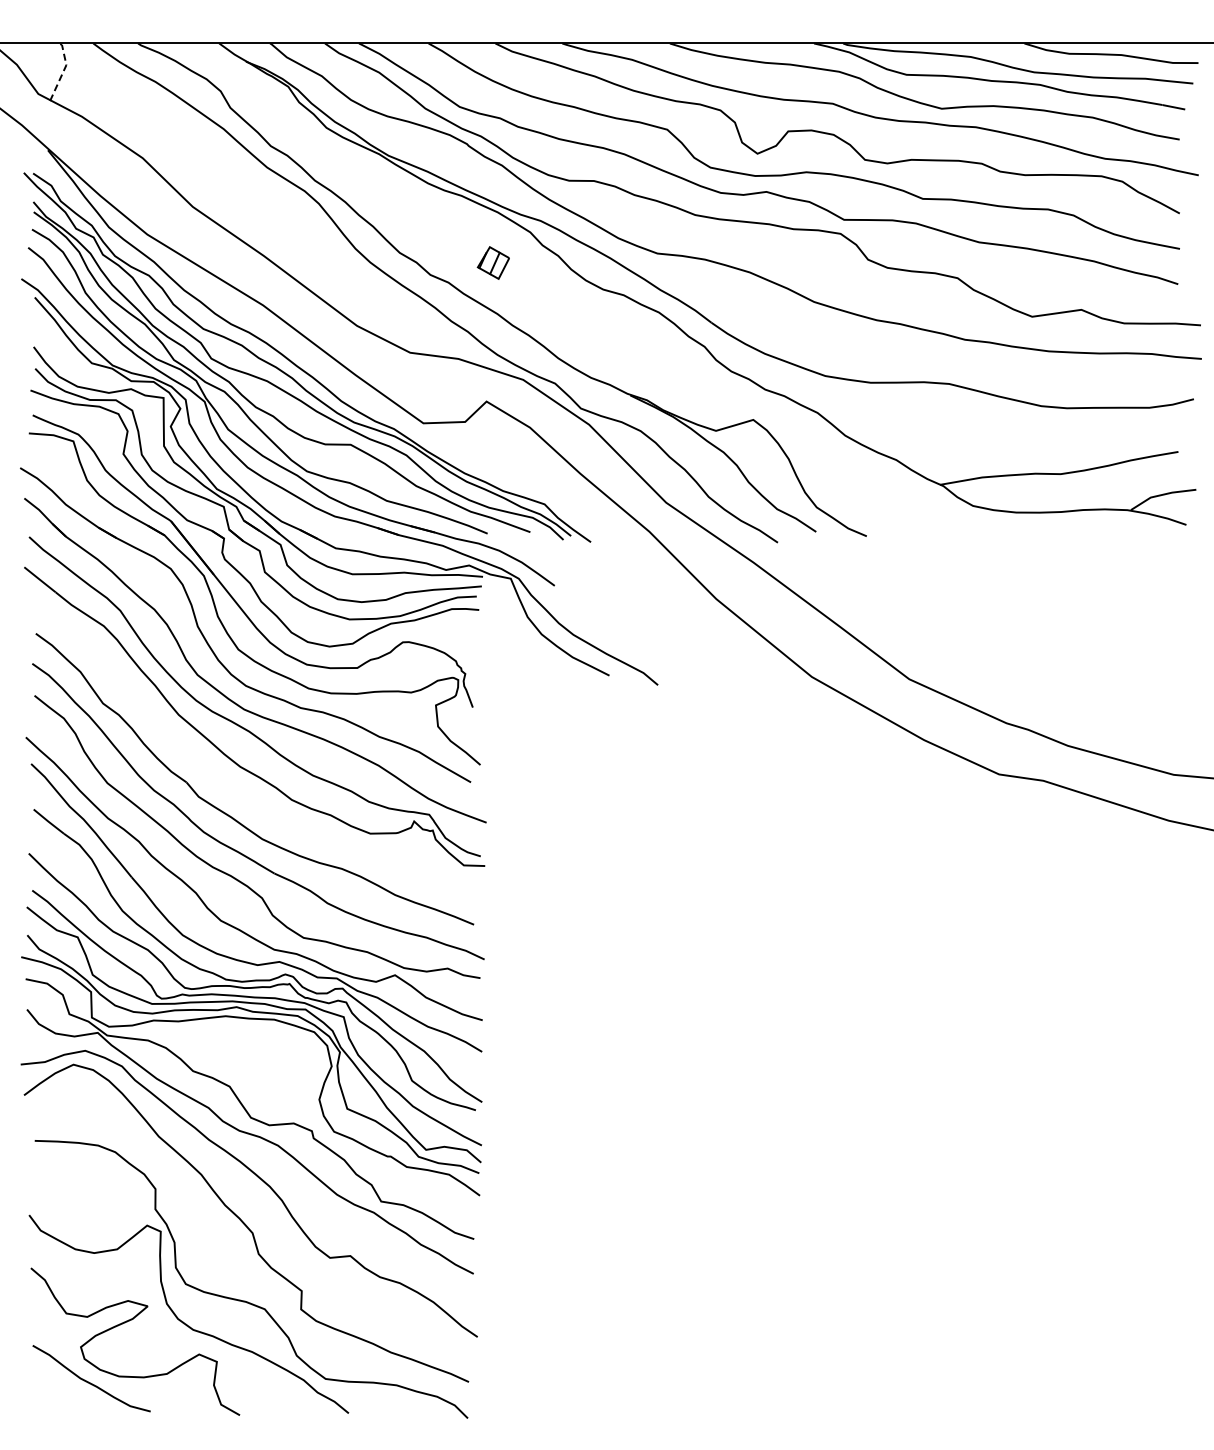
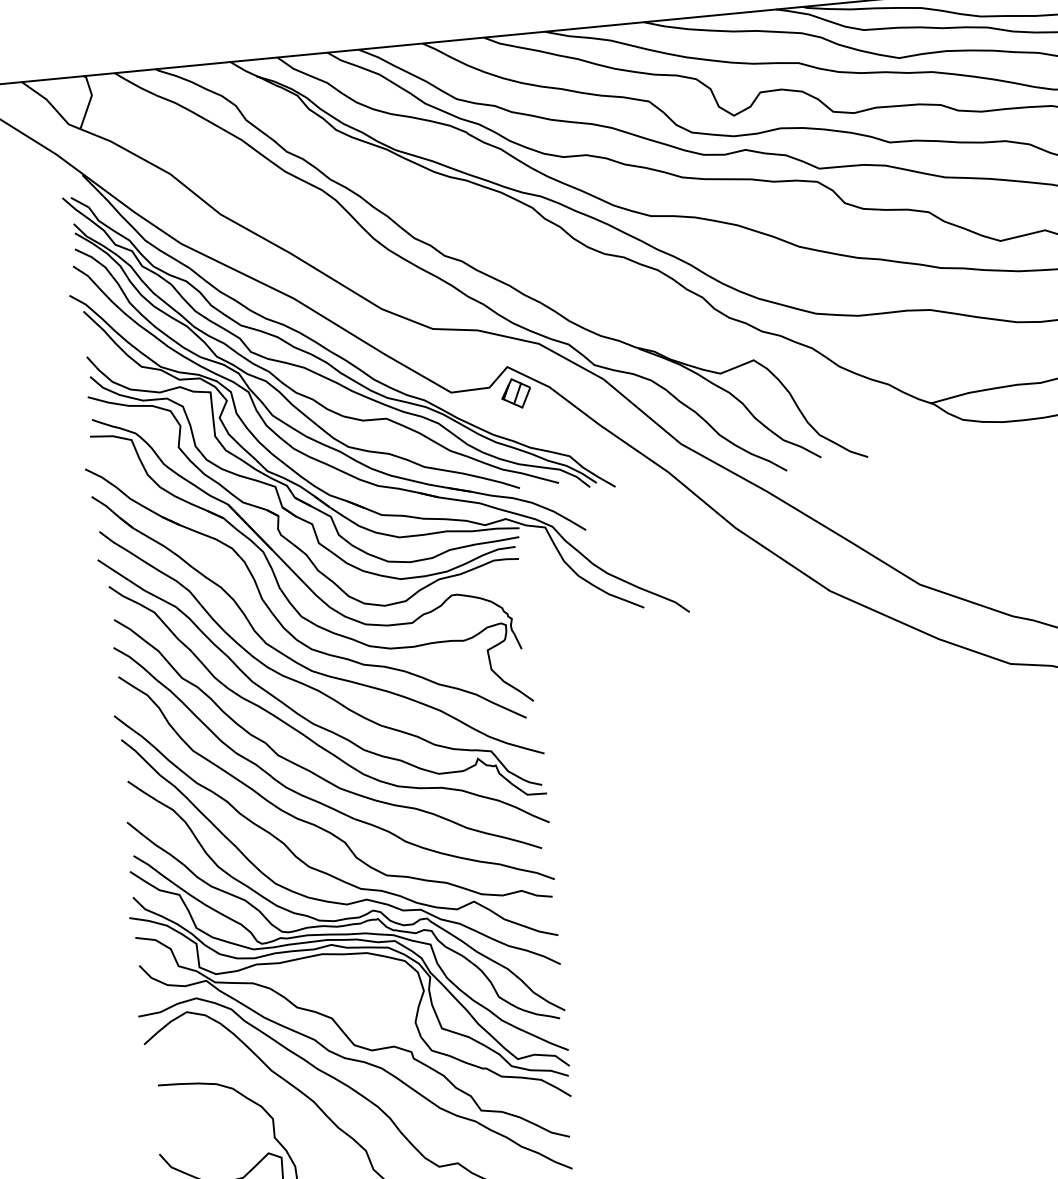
line: (63, 70) -> (89, 100), dashed -> solid
part: (492, 262) -> (515, 393), moved
curve: (231, 778) -> (306, 735), added

